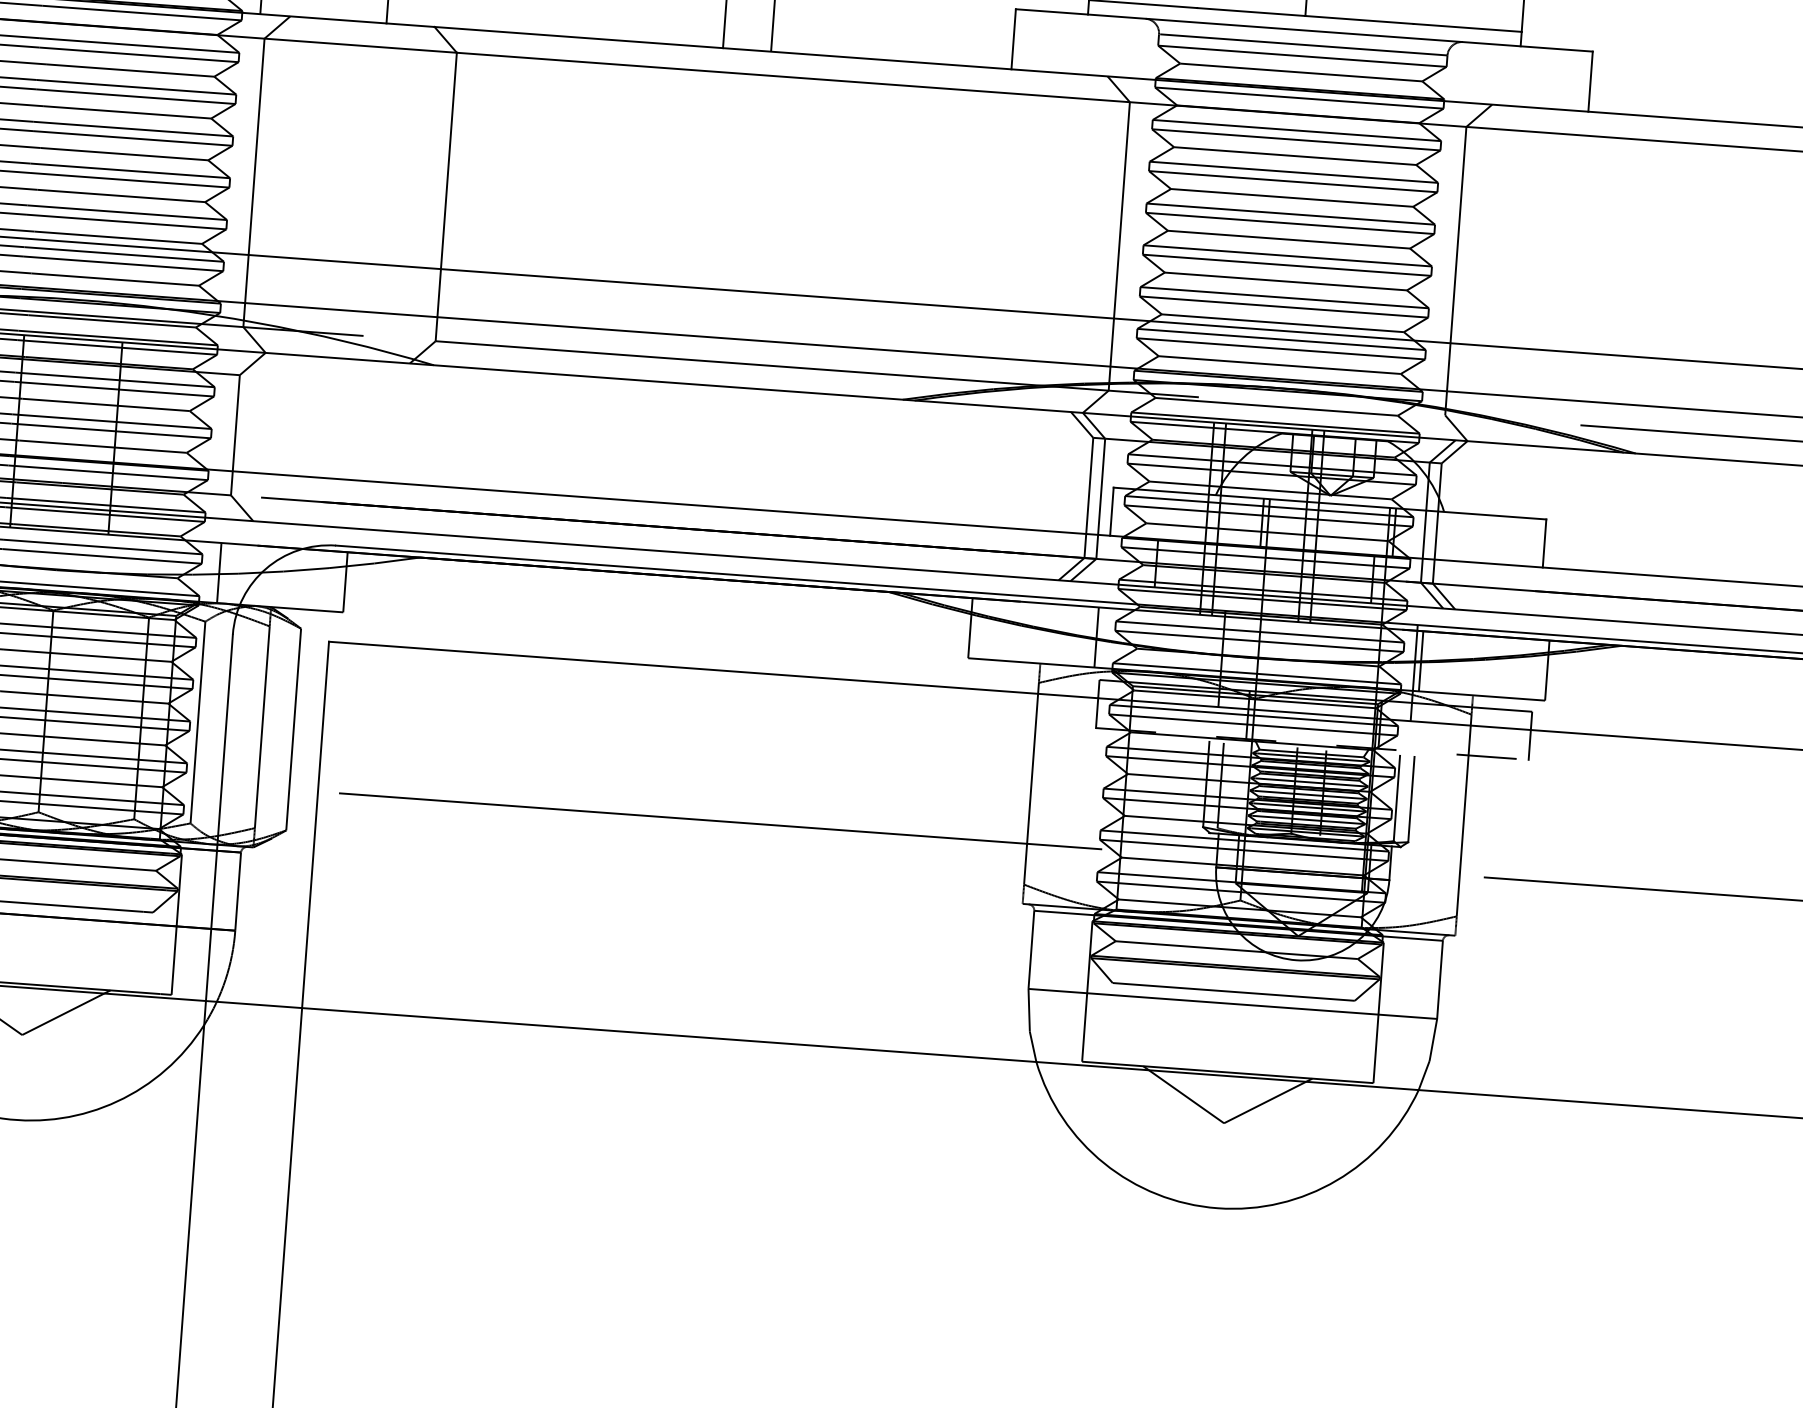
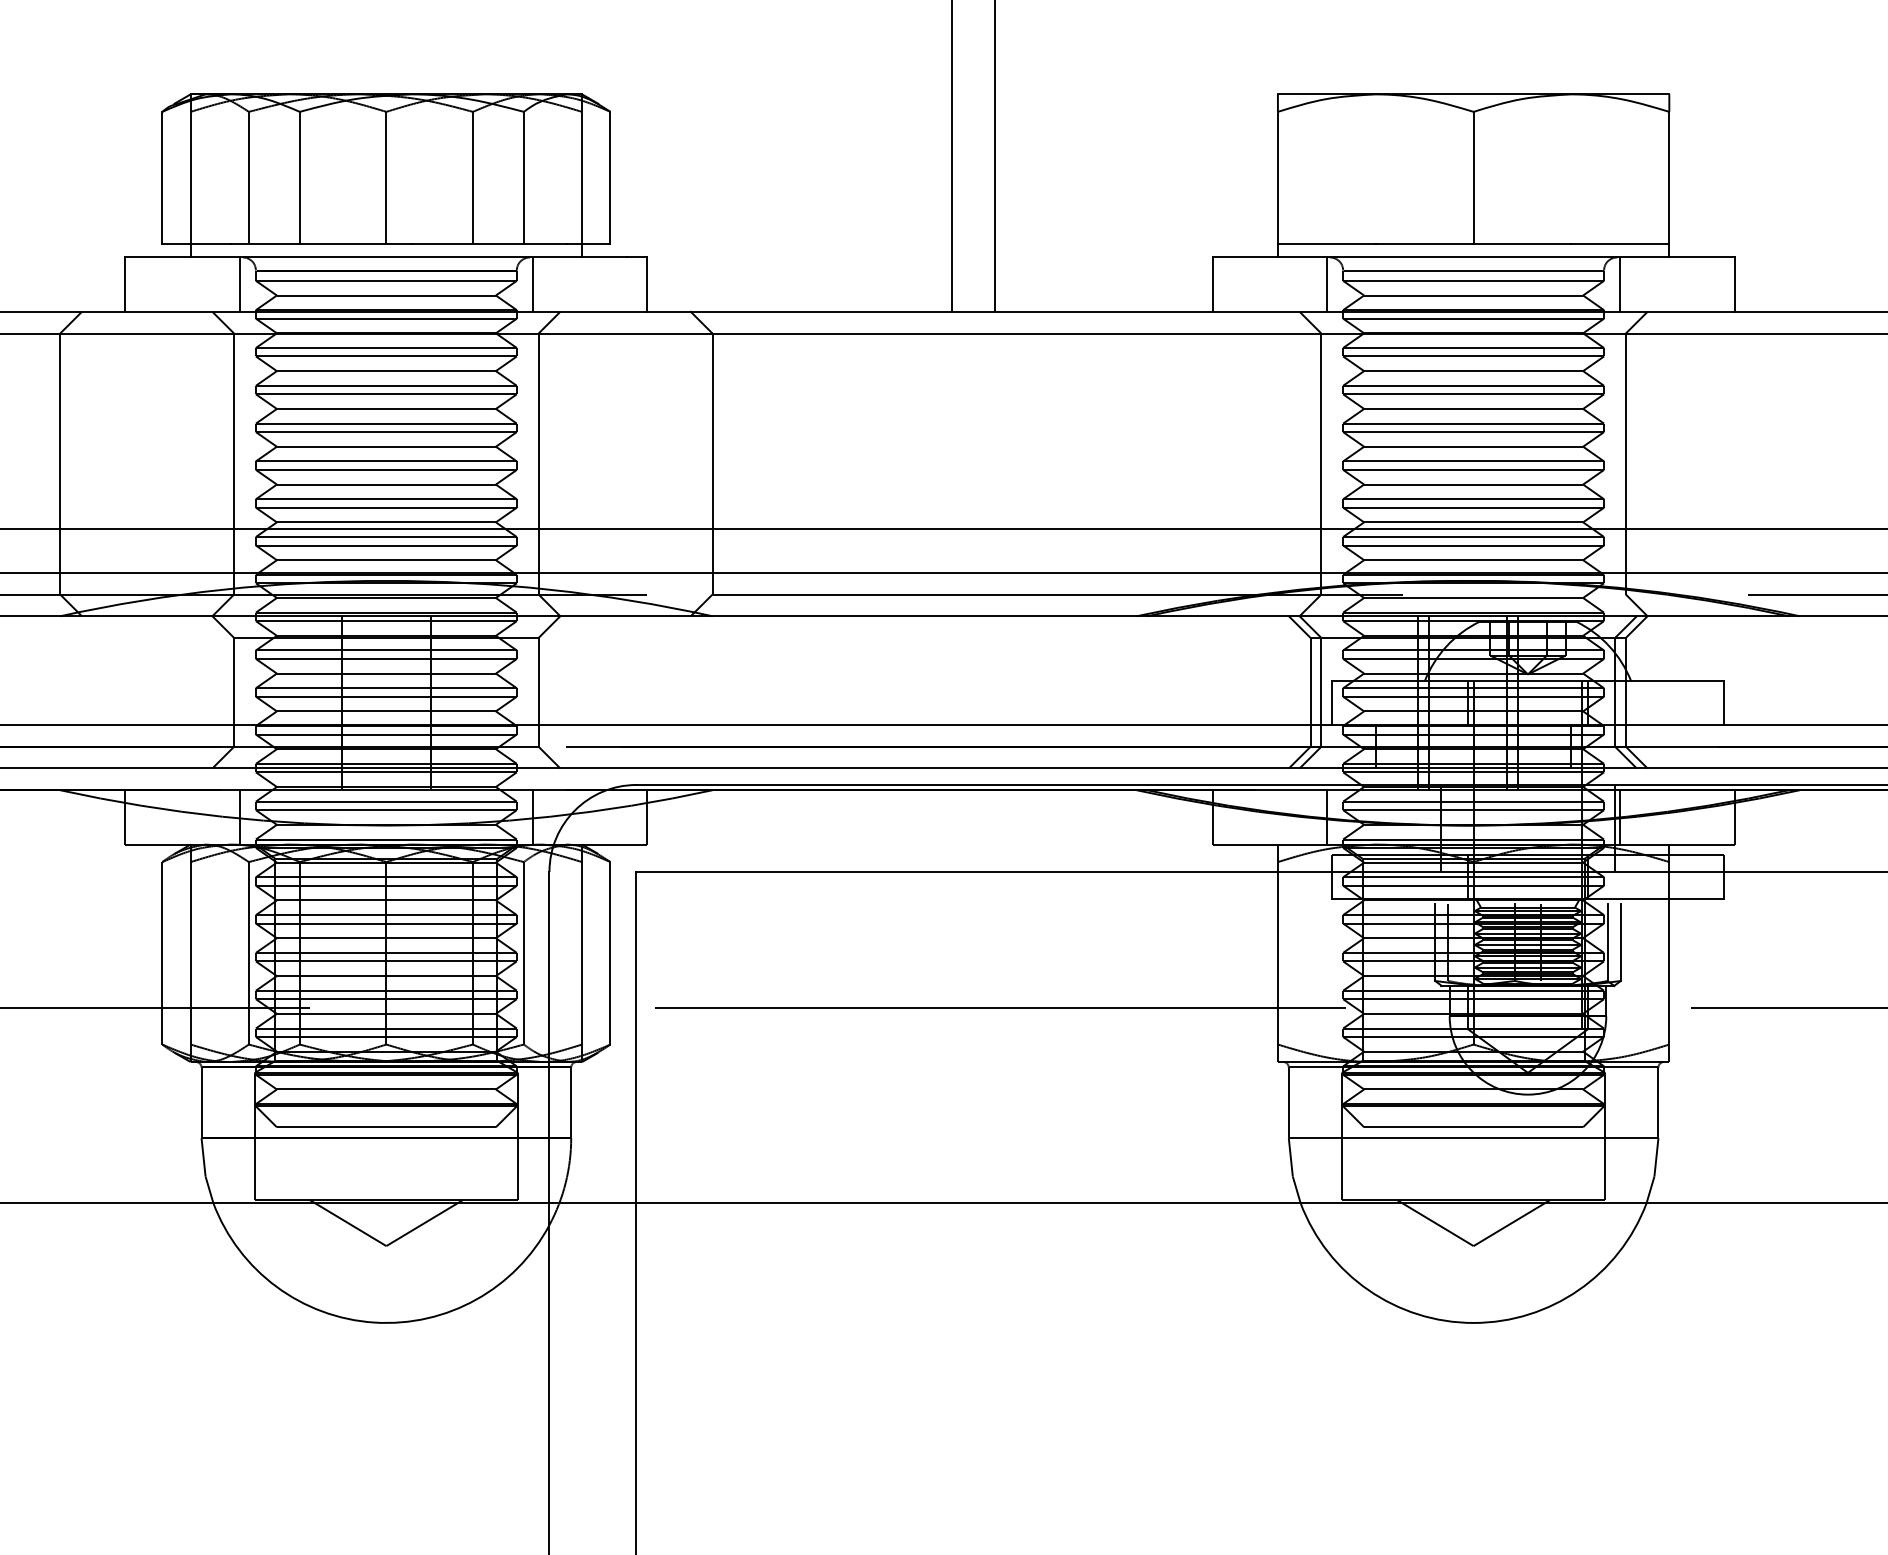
line: (1139, 48) -> (1326, 284), added
line: (1464, 72) -> (1620, 284), added
line: (1311, 743) -> (1527, 898), dashed -> solid

